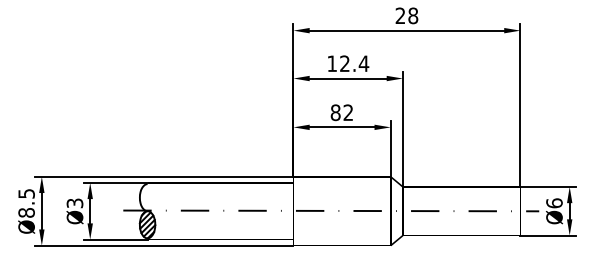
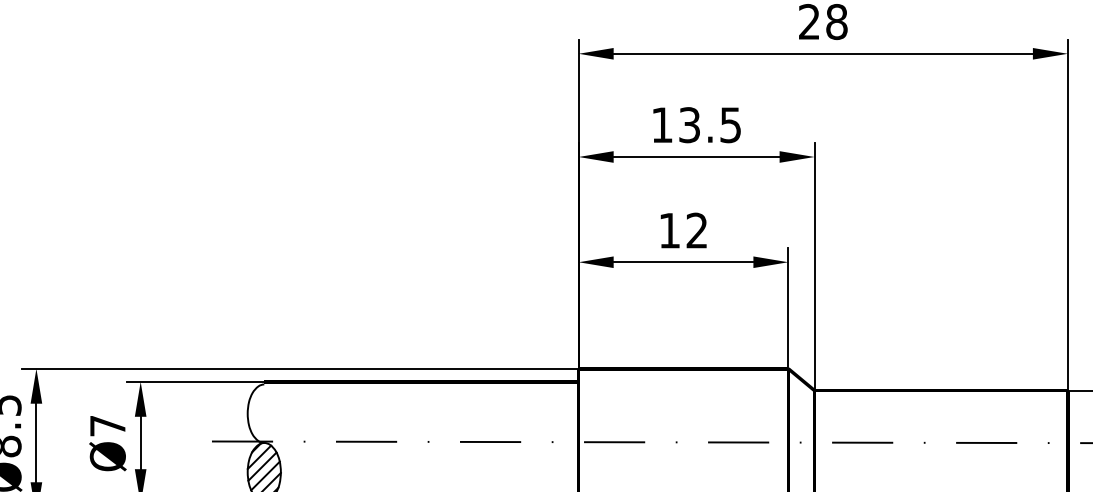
text: (354, 63) -> (710, 124), 12.4 -> 13.5
text: (335, 112) -> (669, 230), 82 -> 12
text: (74, 203) -> (106, 426), Ø3 -> Ø7

